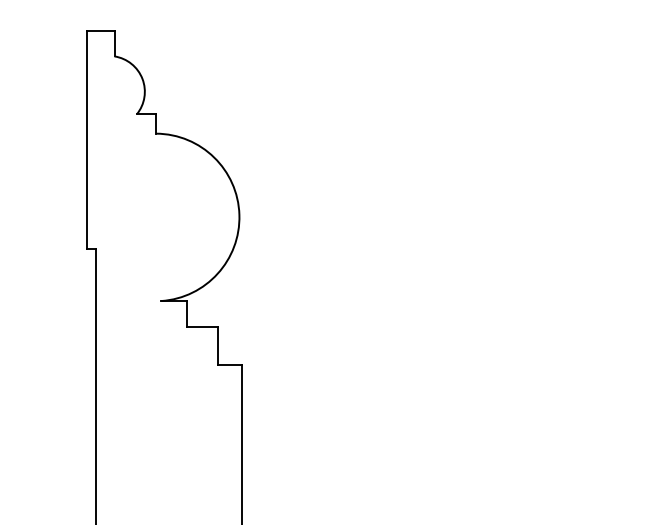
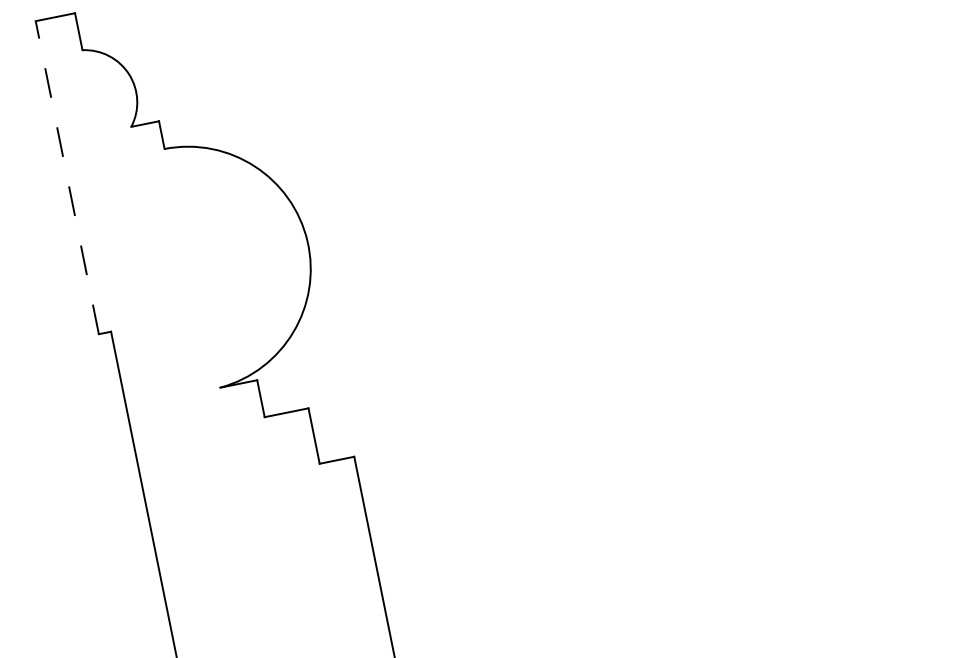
line: (87, 139) -> (67, 177), solid -> dashed

